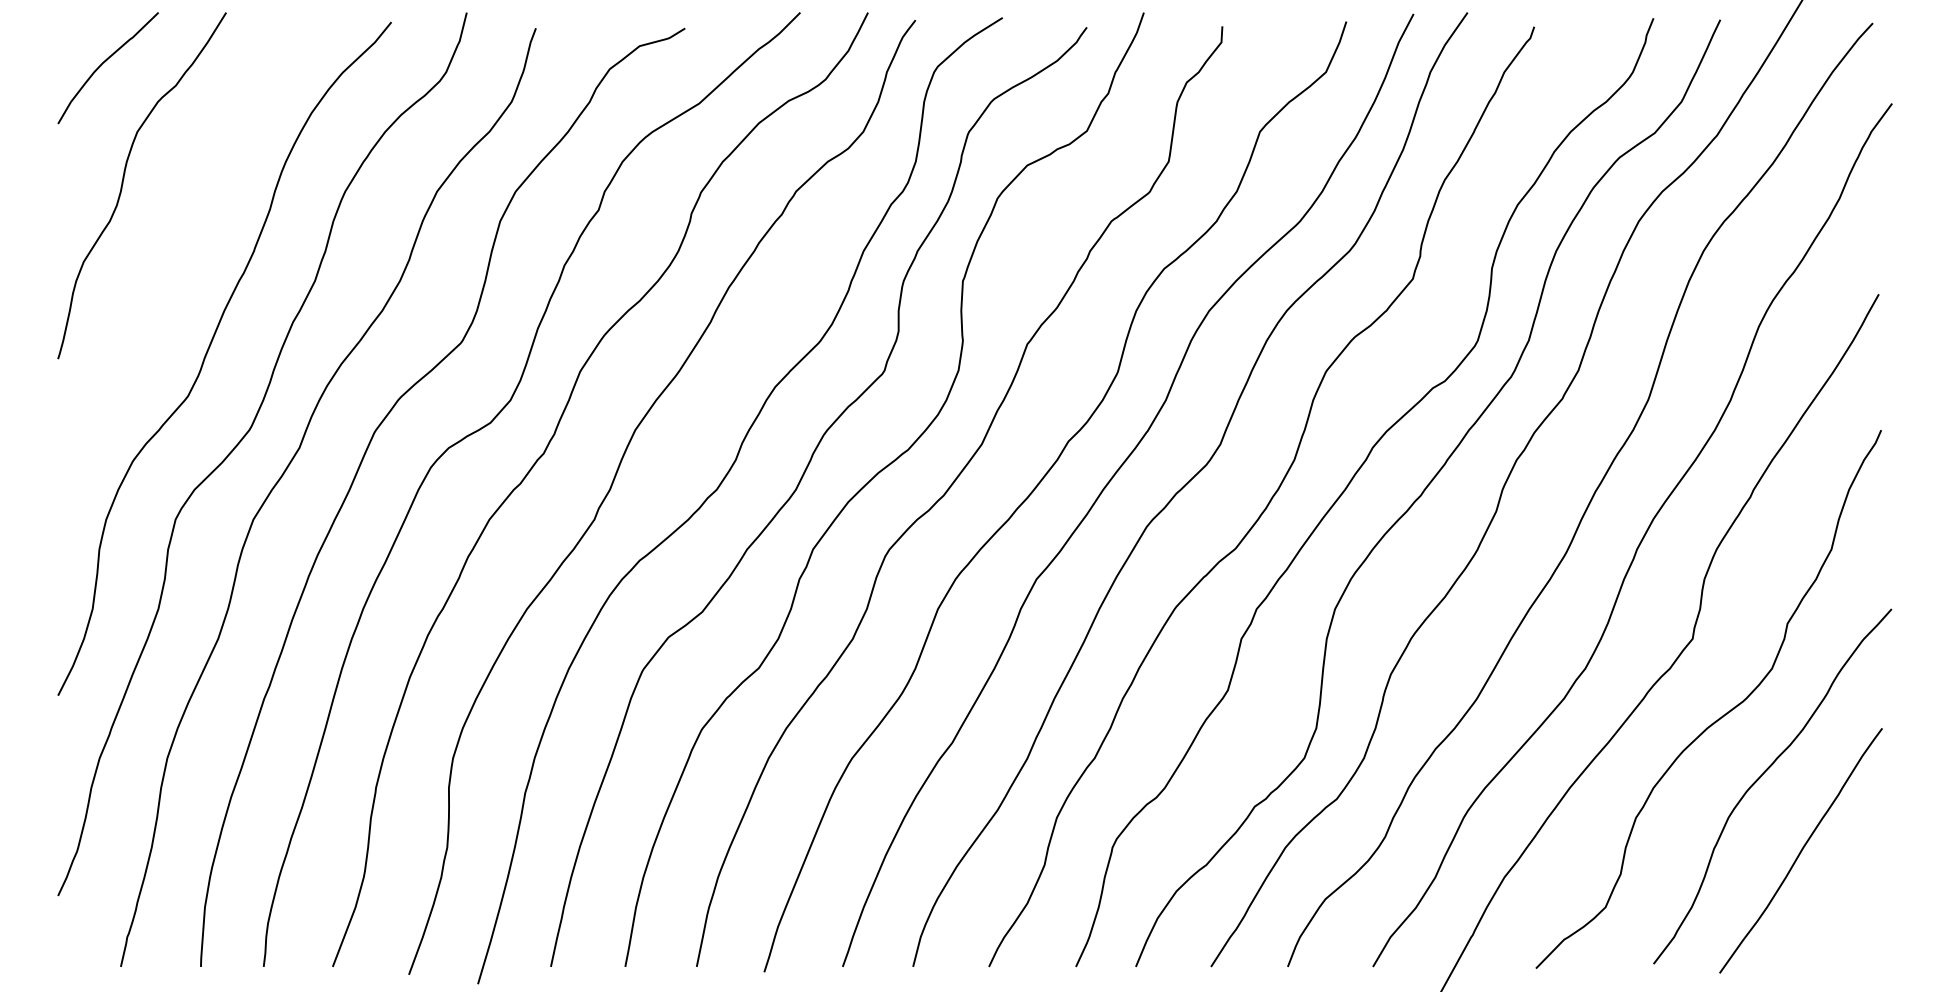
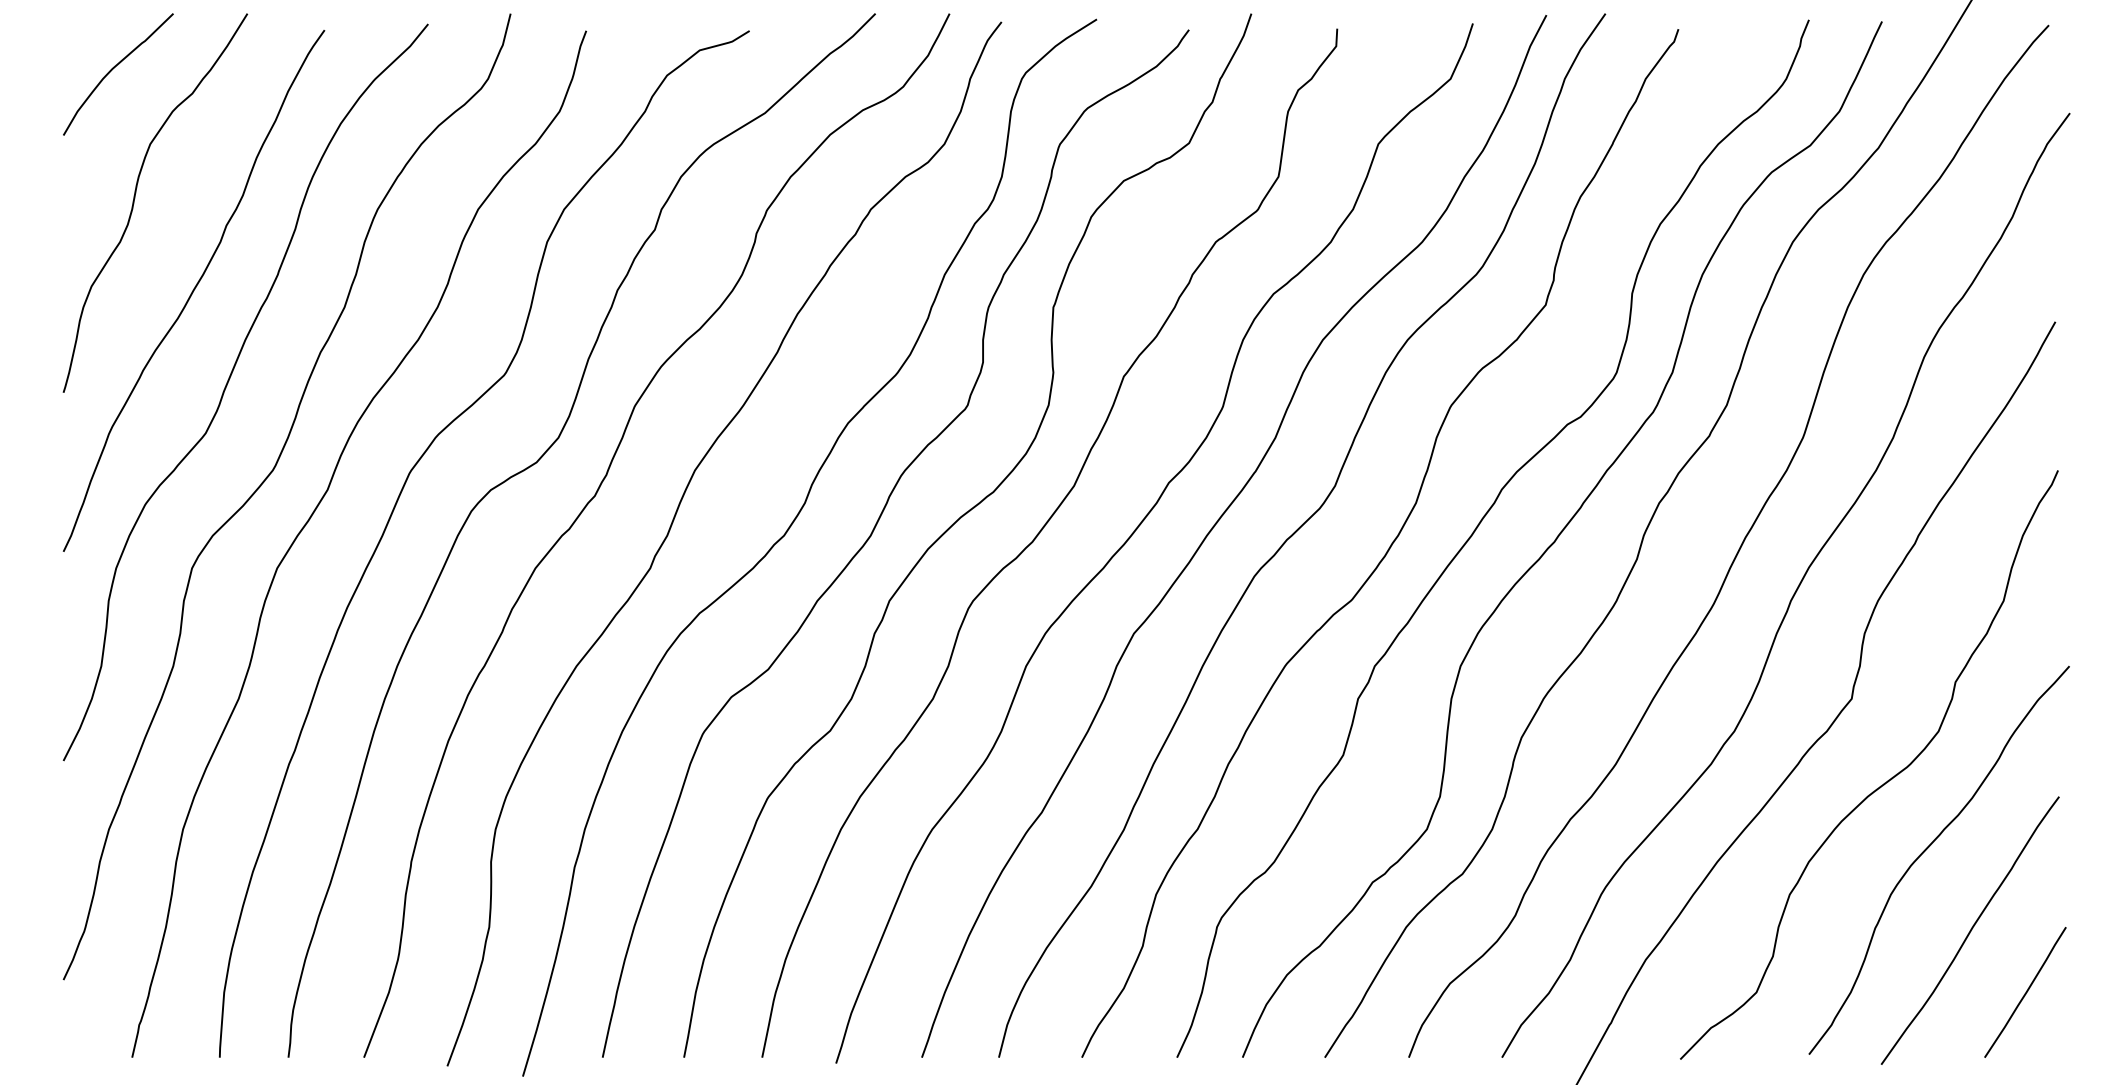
curve: (177, 265) -> (194, 290), added
curve: (1851, 907) -> (2025, 992), added

